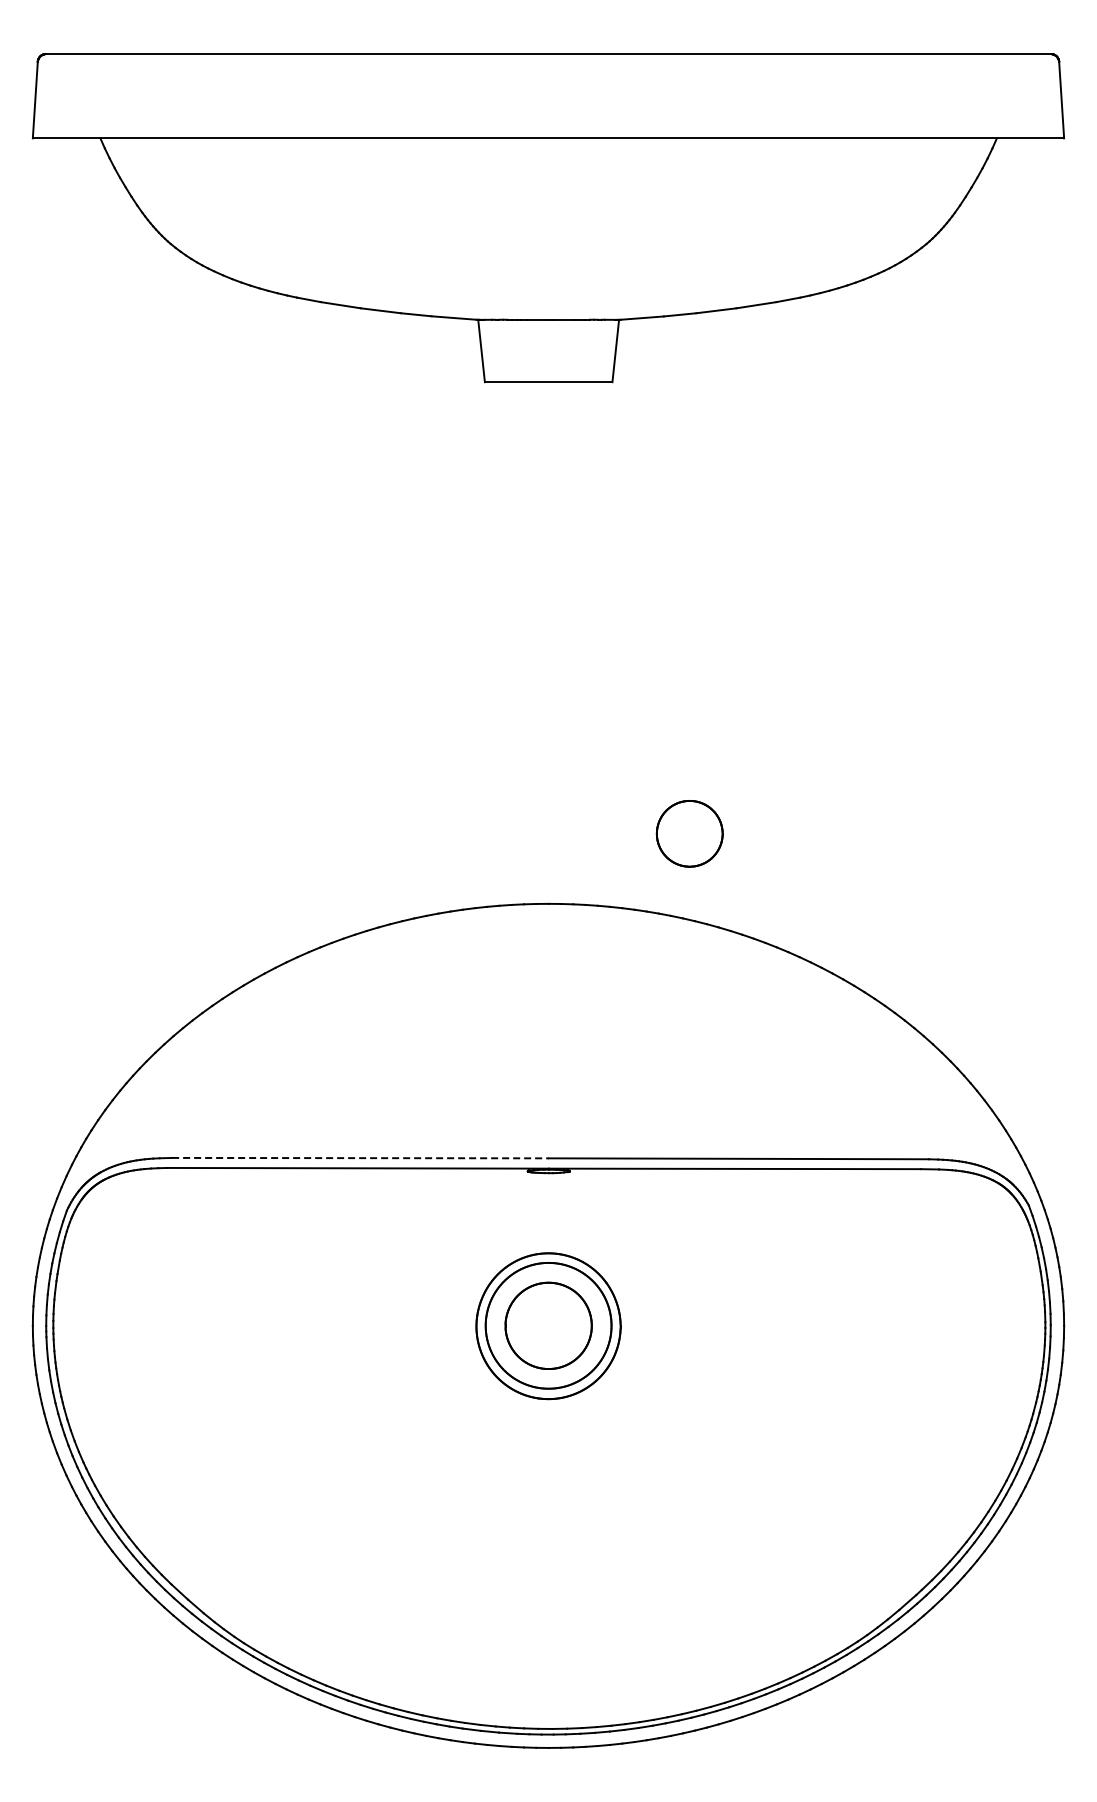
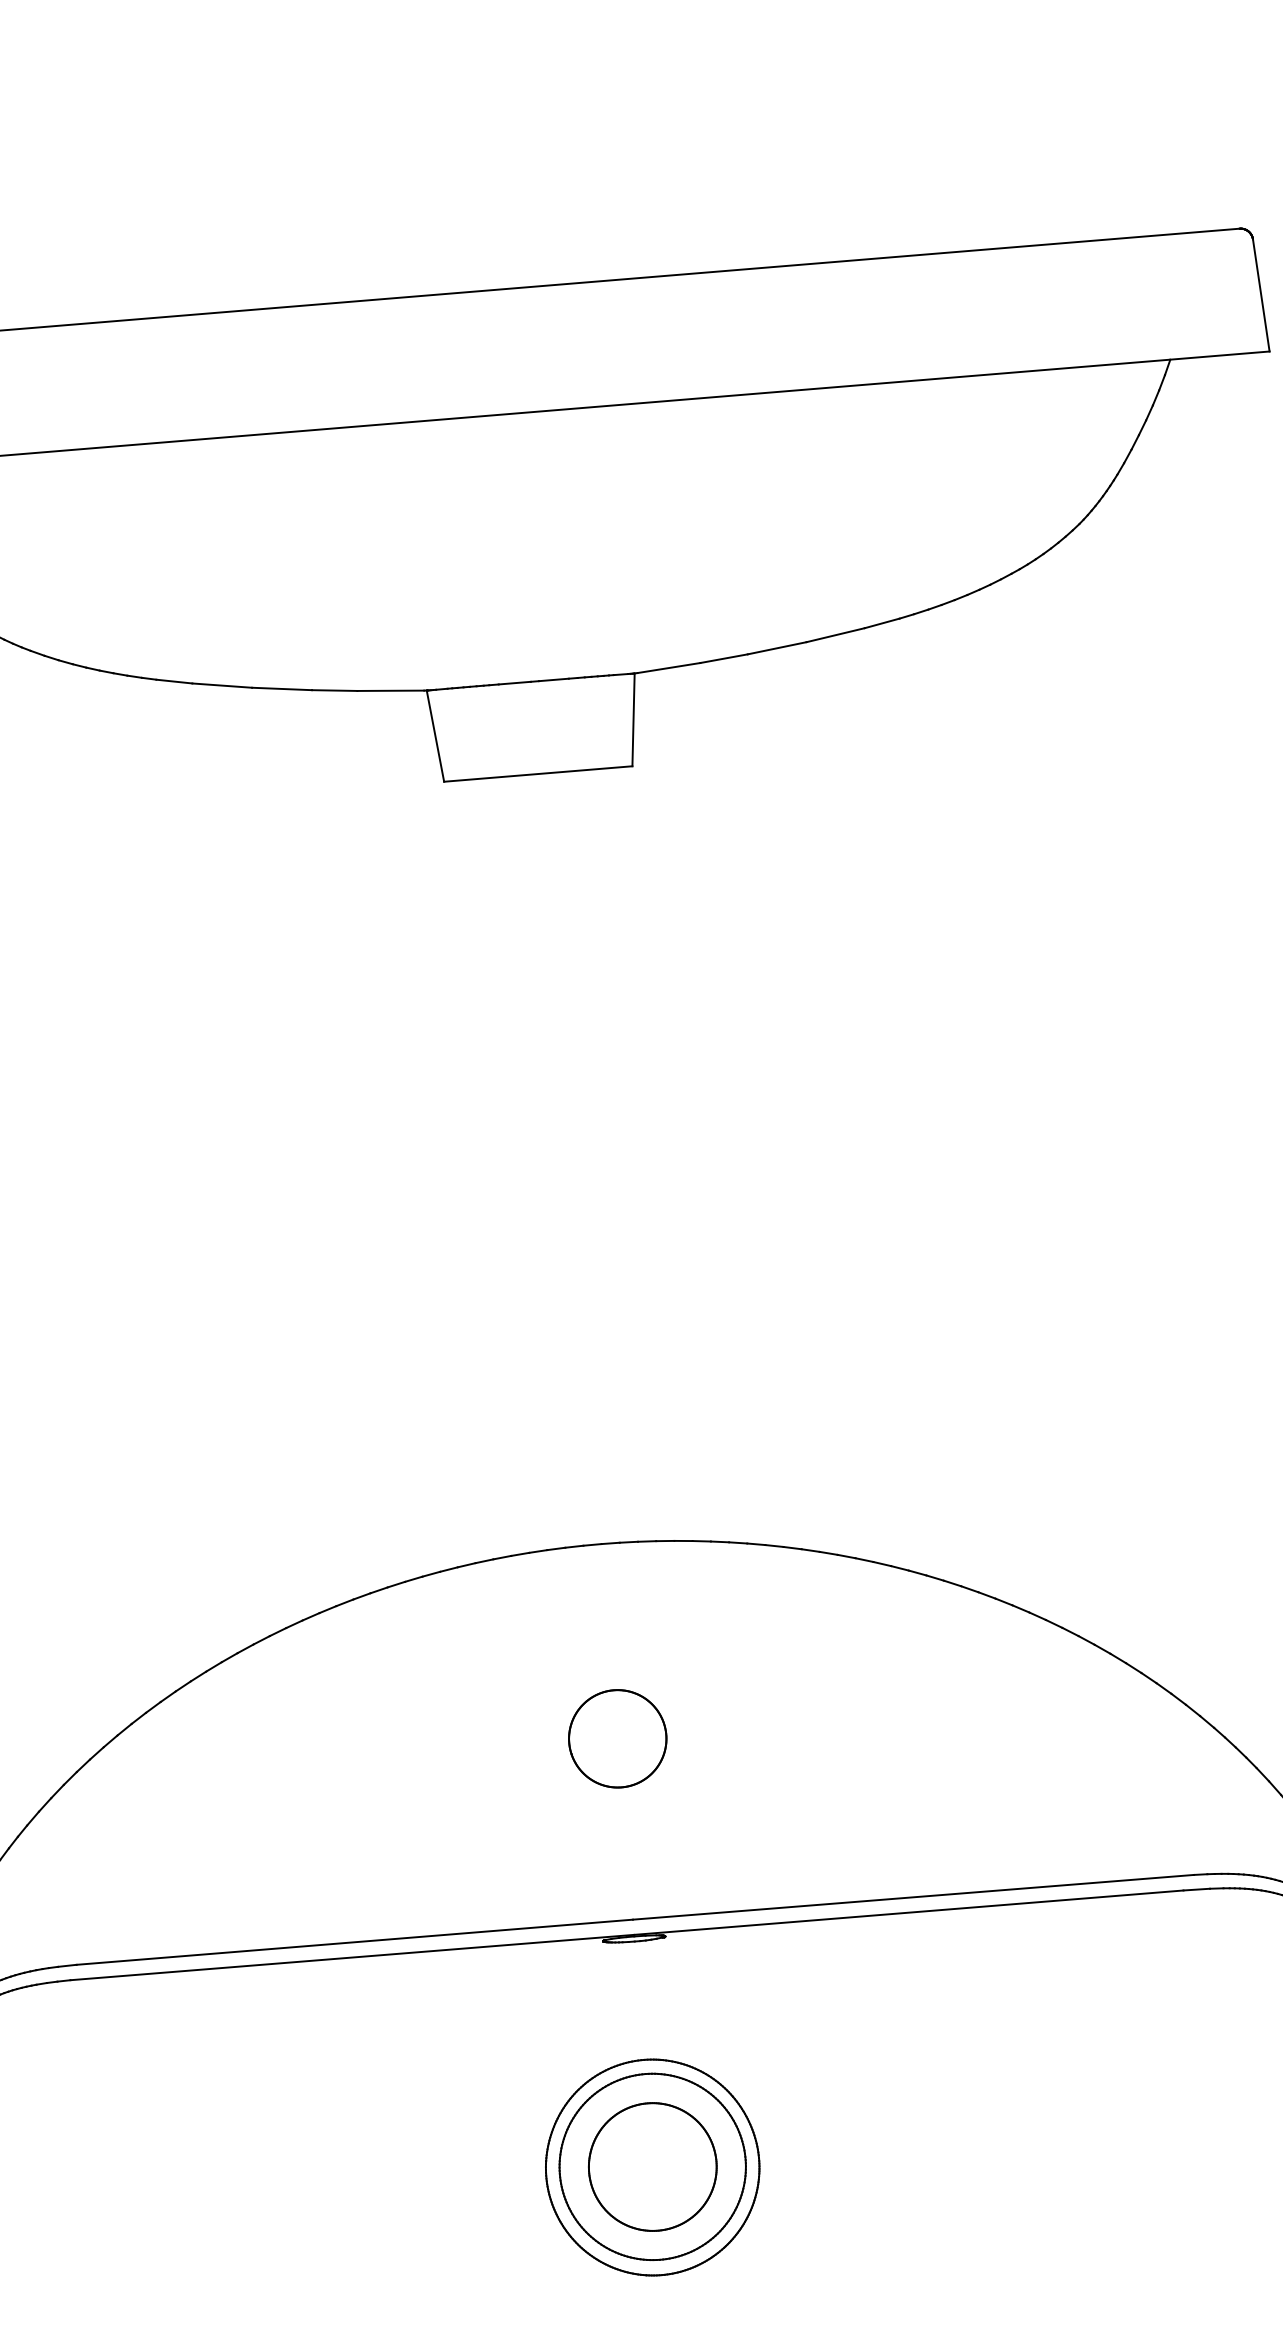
part: (689, 833) -> (617, 1738), moved
line: (361, 1158) -> (356, 1942), dashed -> solid

